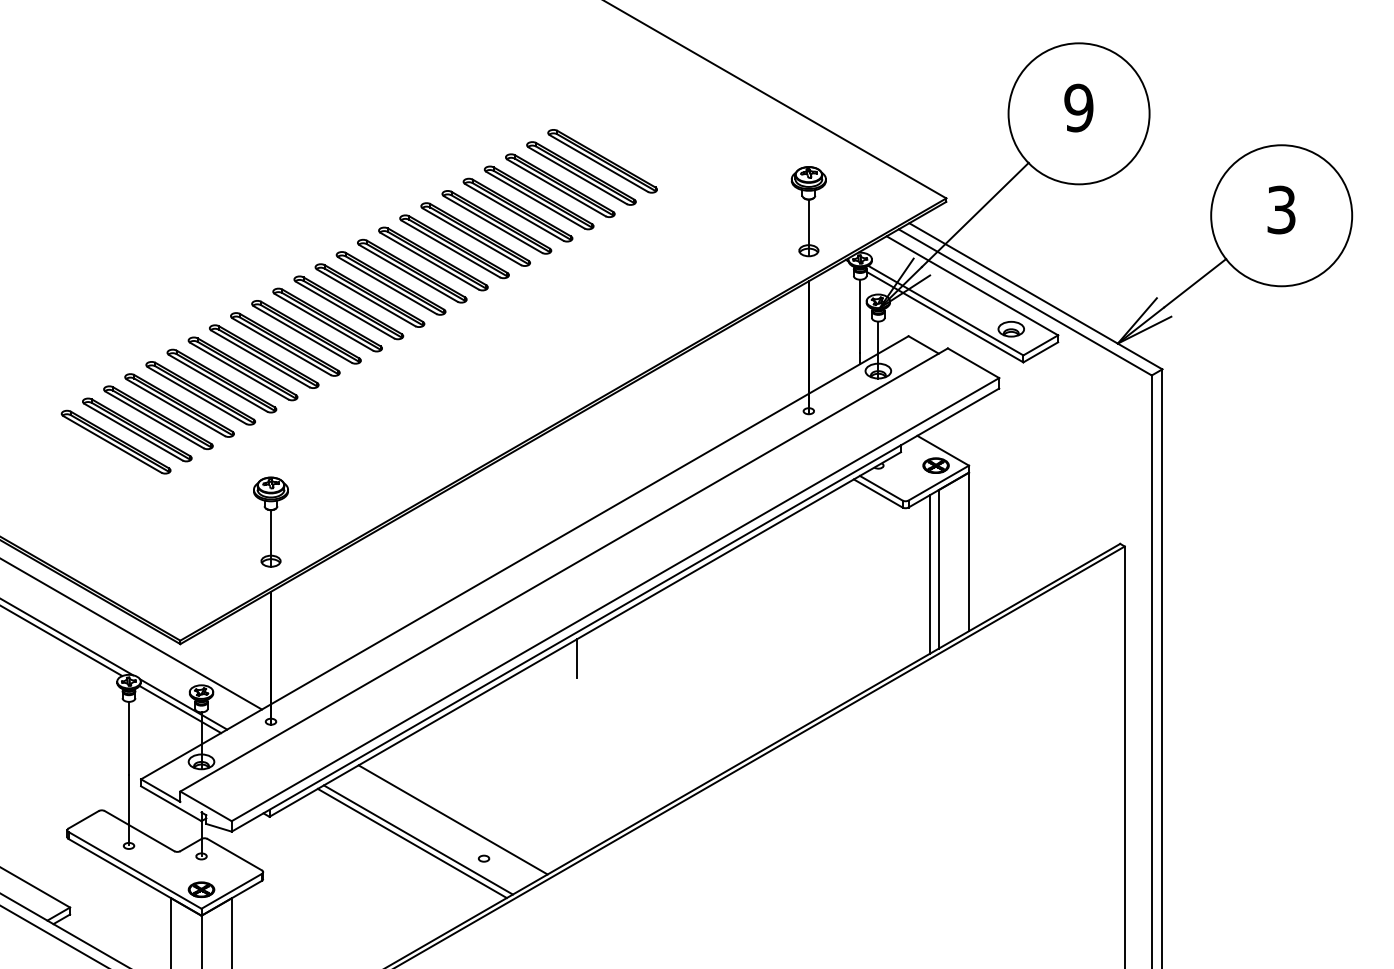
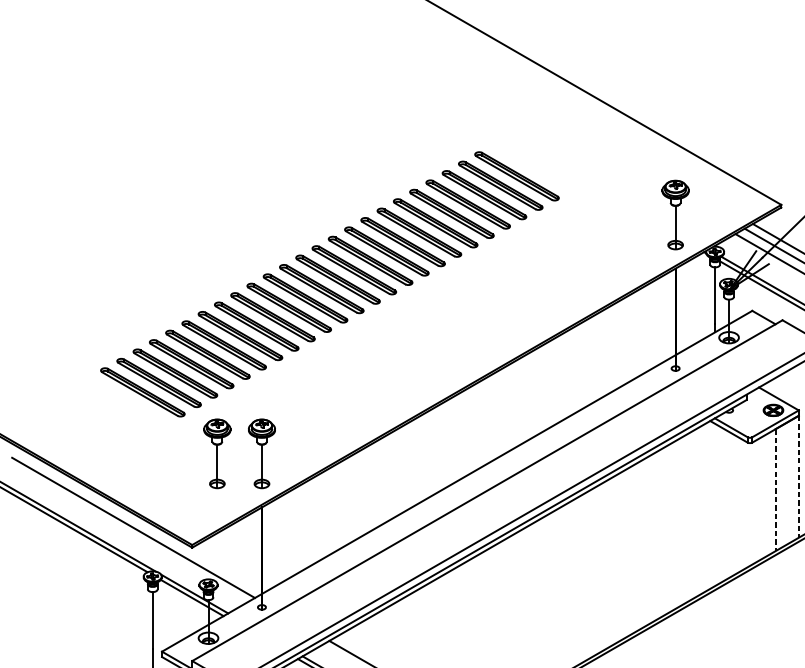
part: (212, 521) -> (216, 453), added
line: (969, 552) -> (799, 477), solid -> dashed
line: (938, 569) -> (775, 490), solid -> dashed
line: (929, 574) -> (768, 494), removed
line: (577, 658) -> (497, 558), removed

